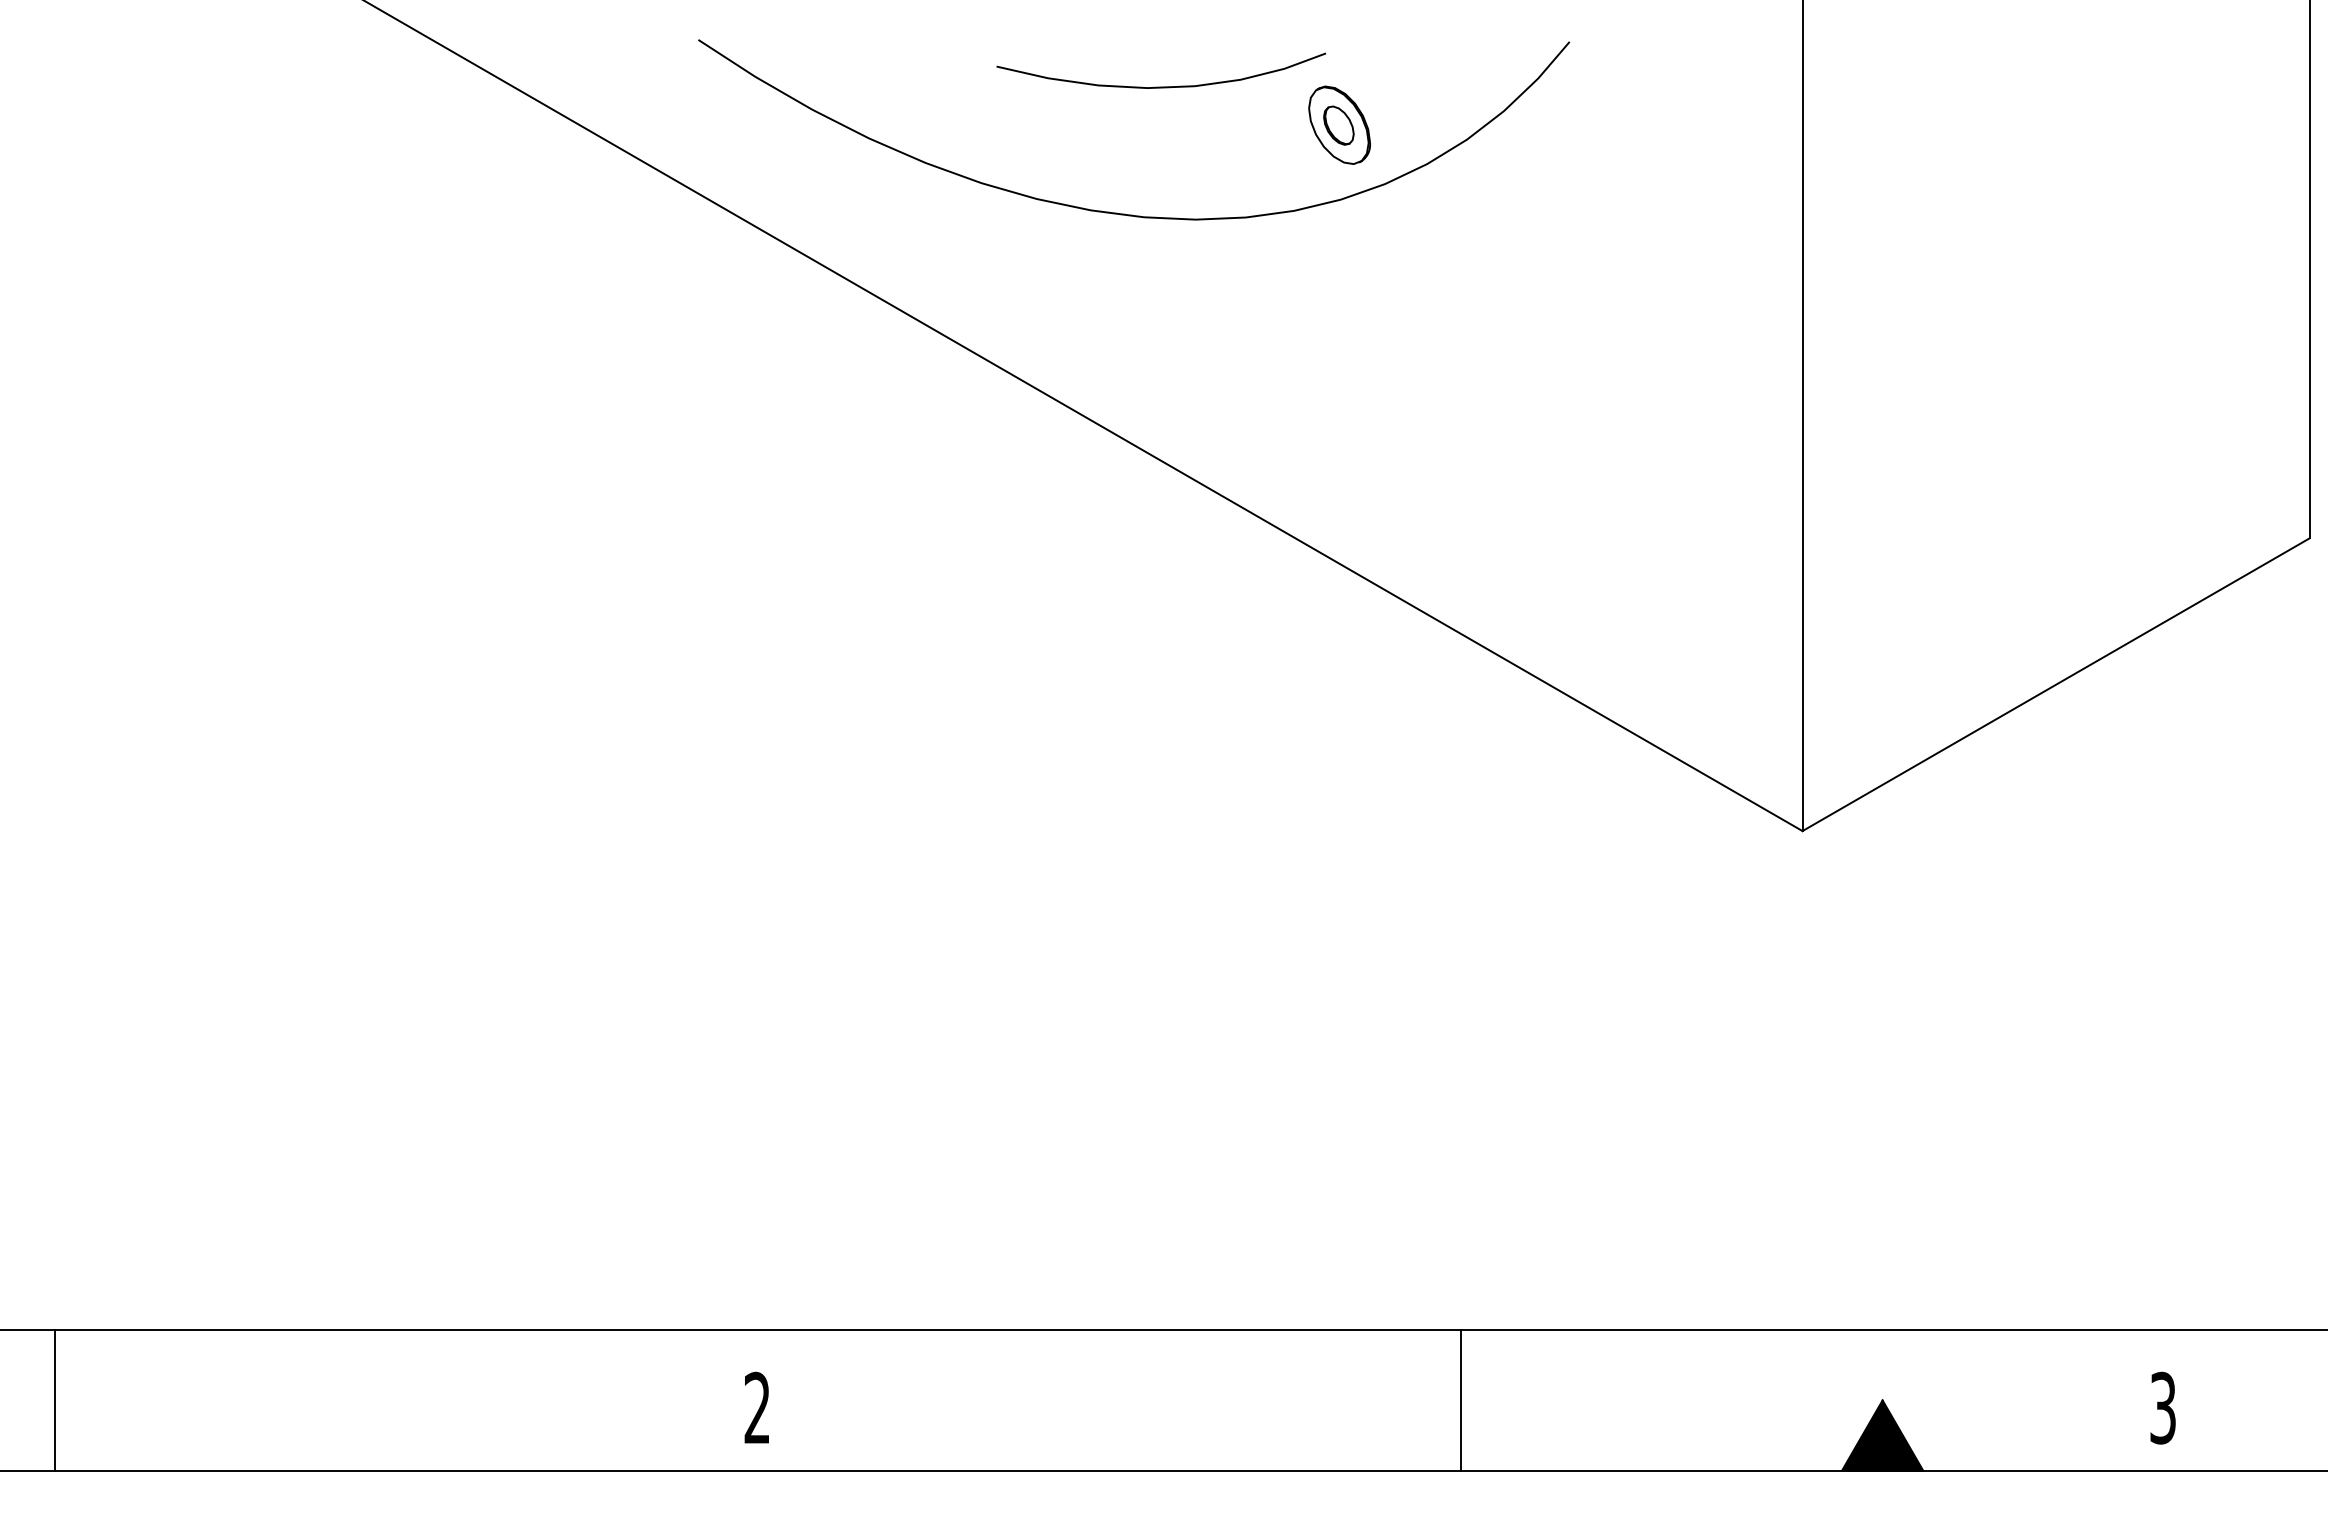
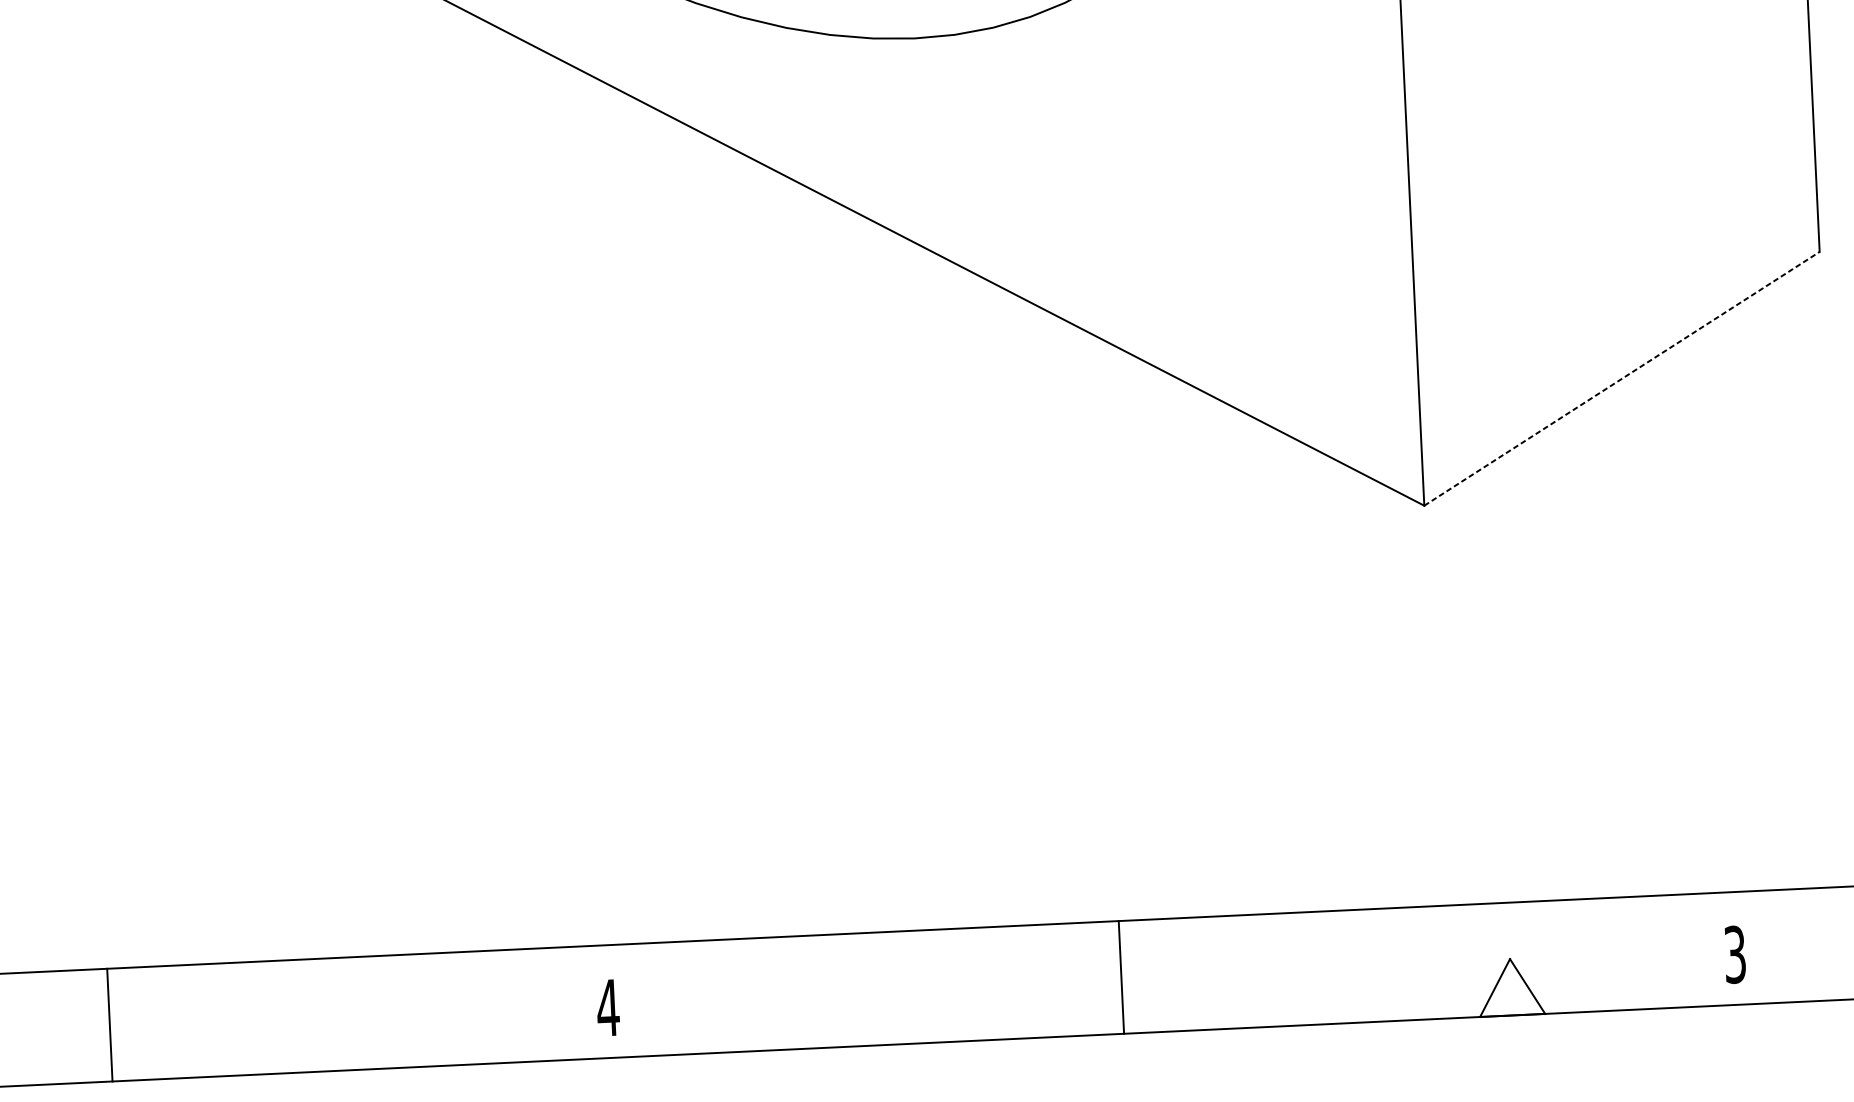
line: (2056, 684) -> (1622, 378), solid -> dashed
line: (55, 1400) -> (110, 1025), moved
line: (1460, 1400) -> (1121, 977), moved
text: (757, 1407) -> (608, 1007), 2 -> 4
fill: (1882, 1435) -> (1511, 987), removed

